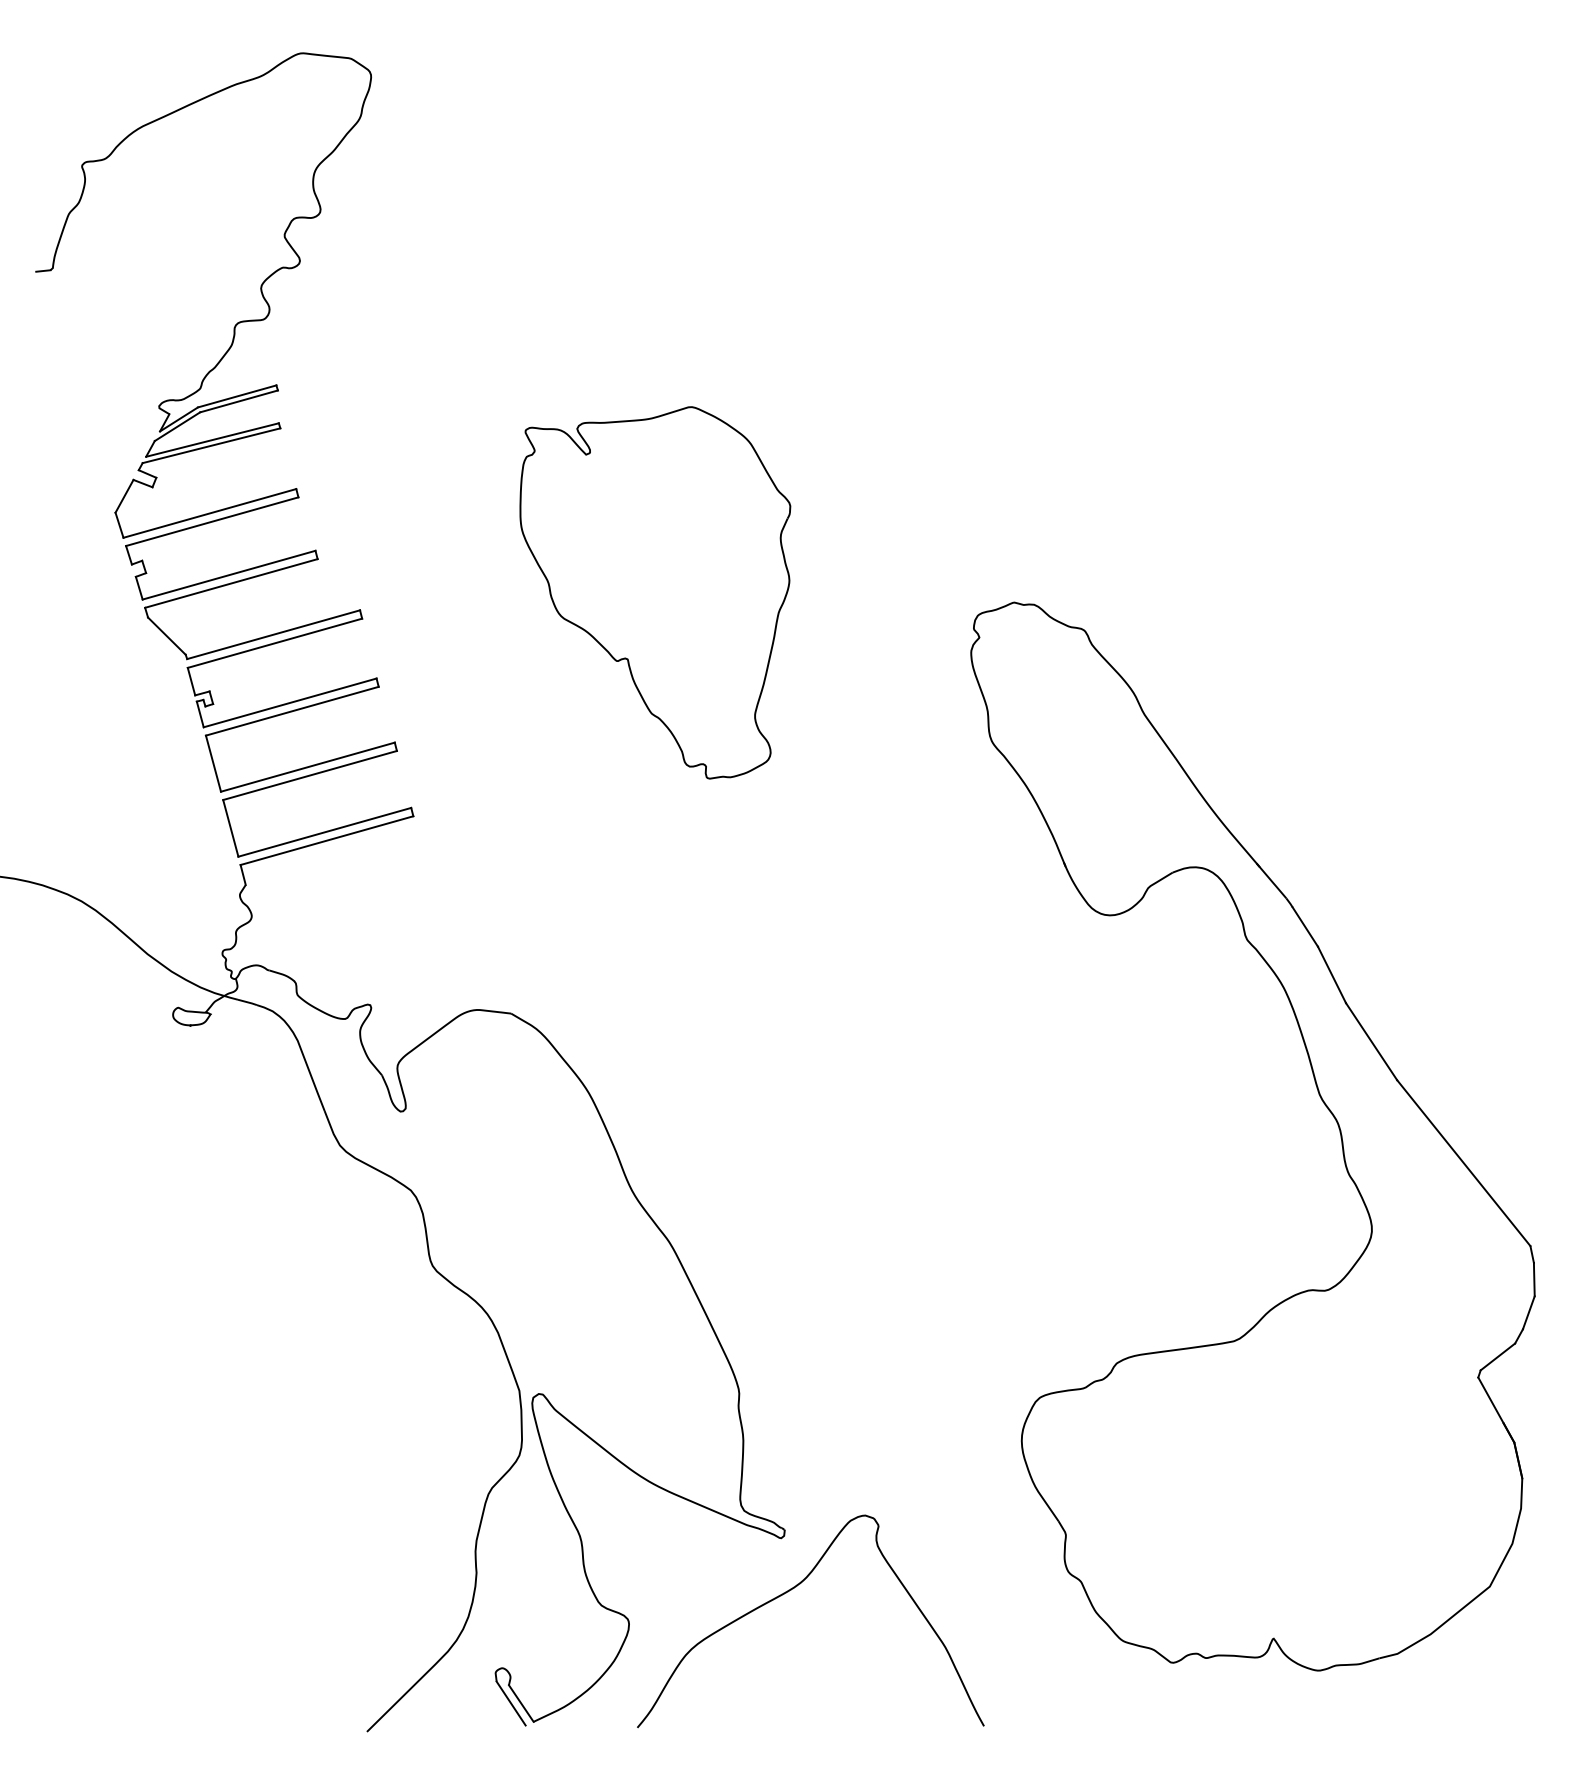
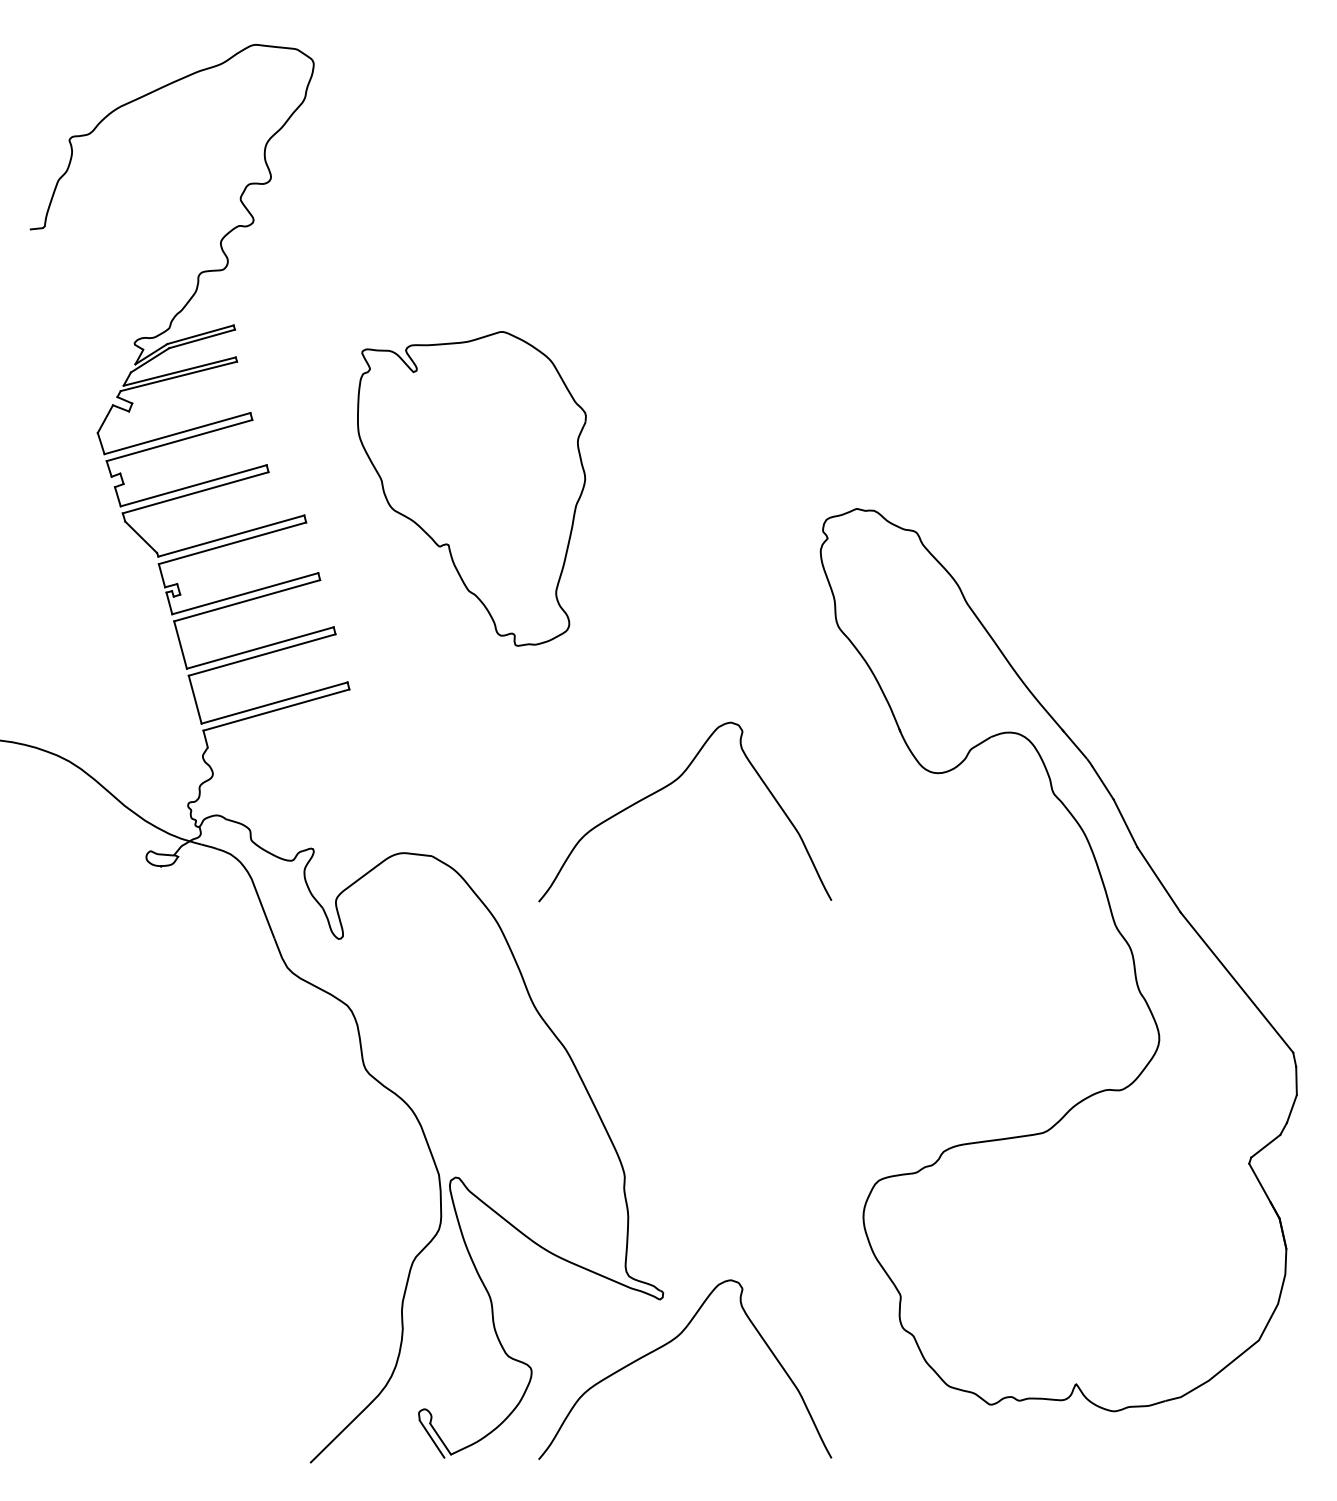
part: (655, 592) -> (472, 488), moved
curve: (791, 930) -> (668, 785), added

